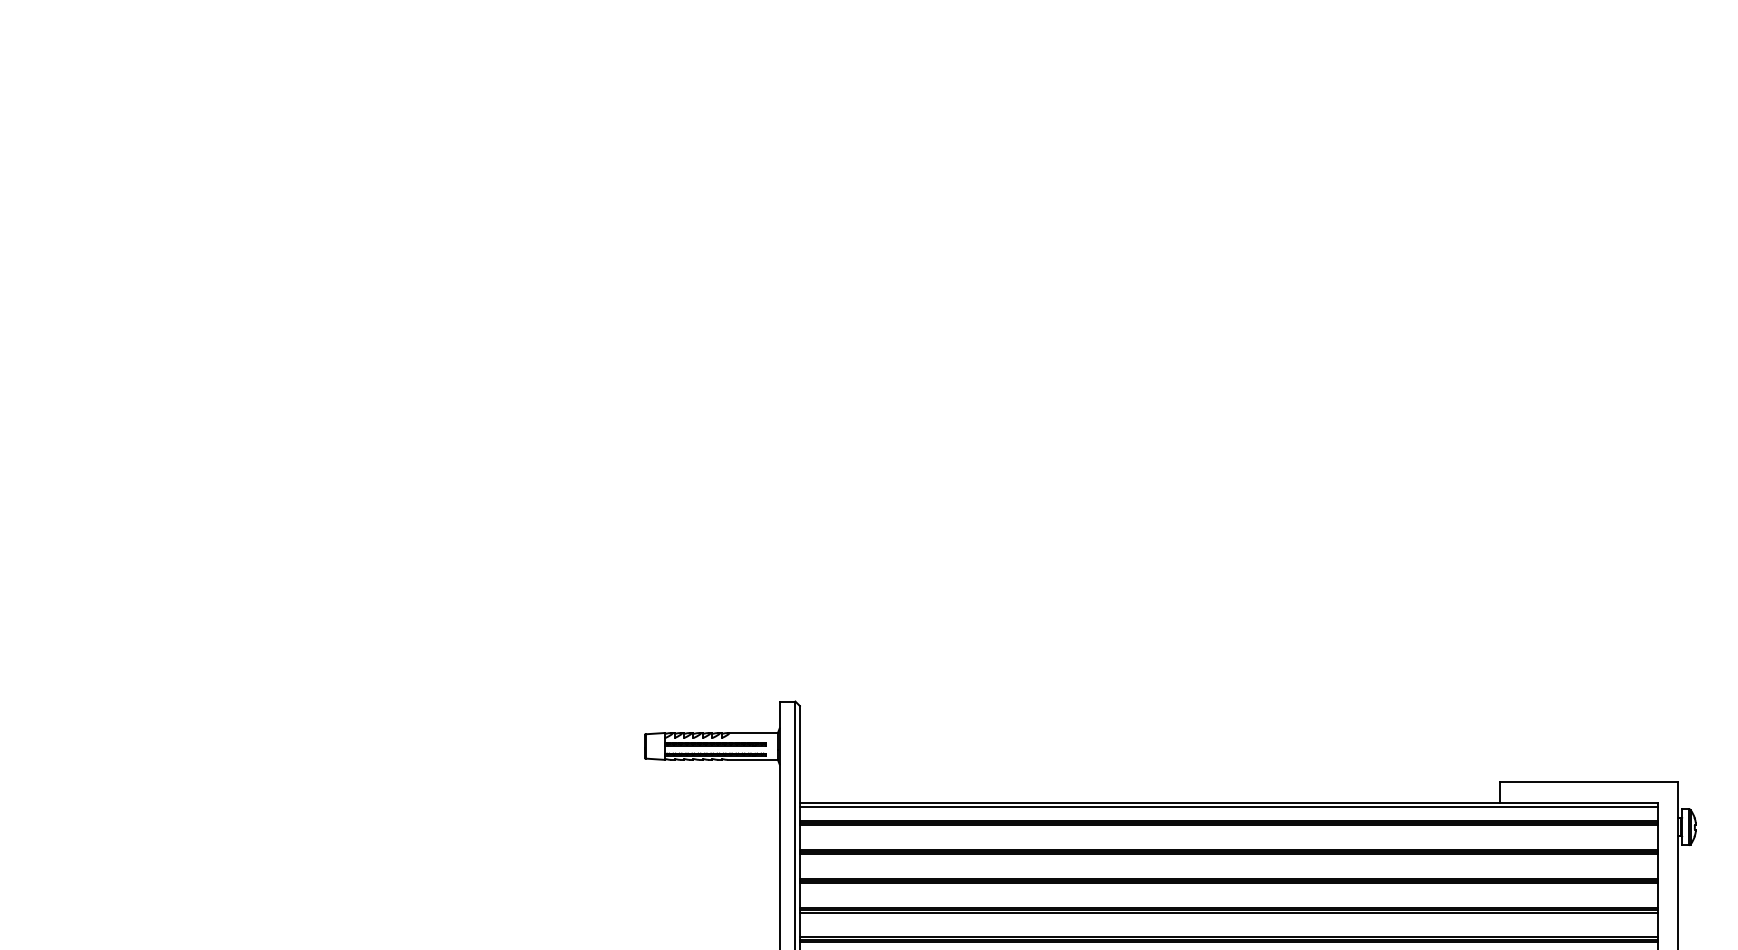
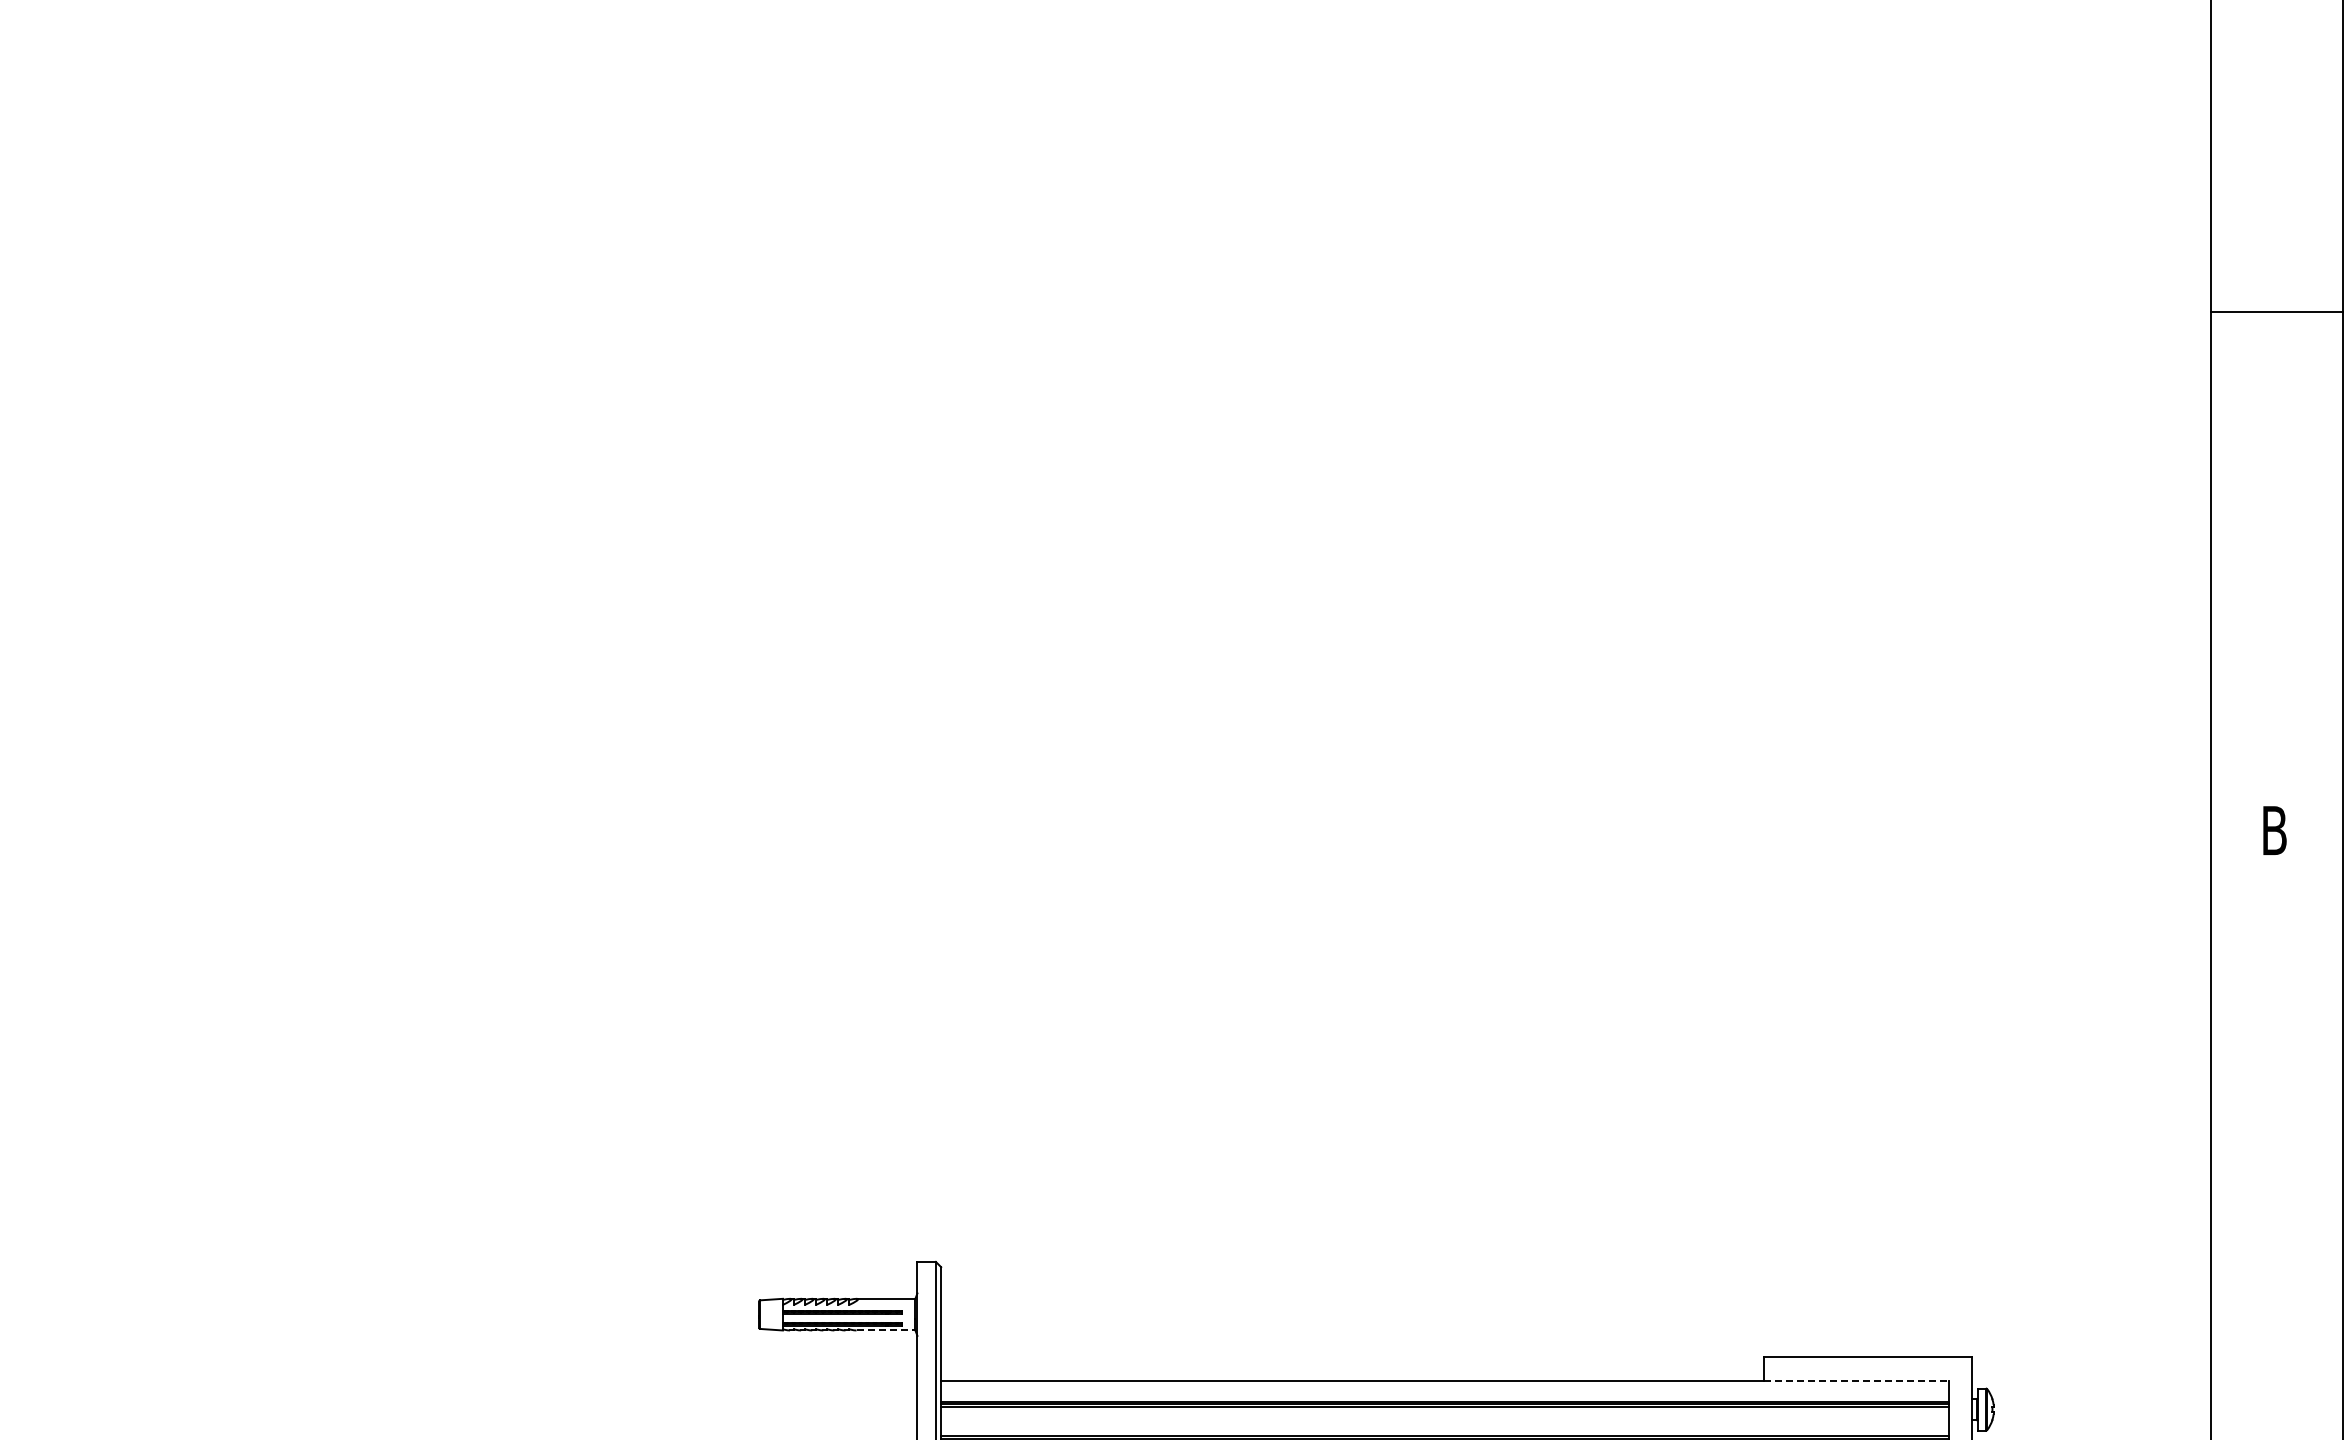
line: (753, 759) -> (886, 1330), solid -> dashed
line: (1579, 802) -> (1856, 1380), solid -> dashed
line: (1228, 806) -> (1444, 1385), removed

